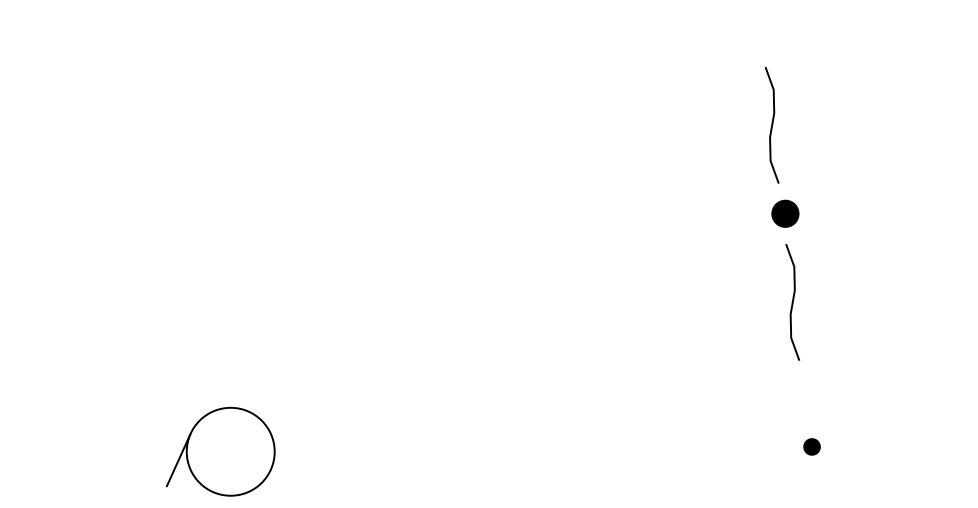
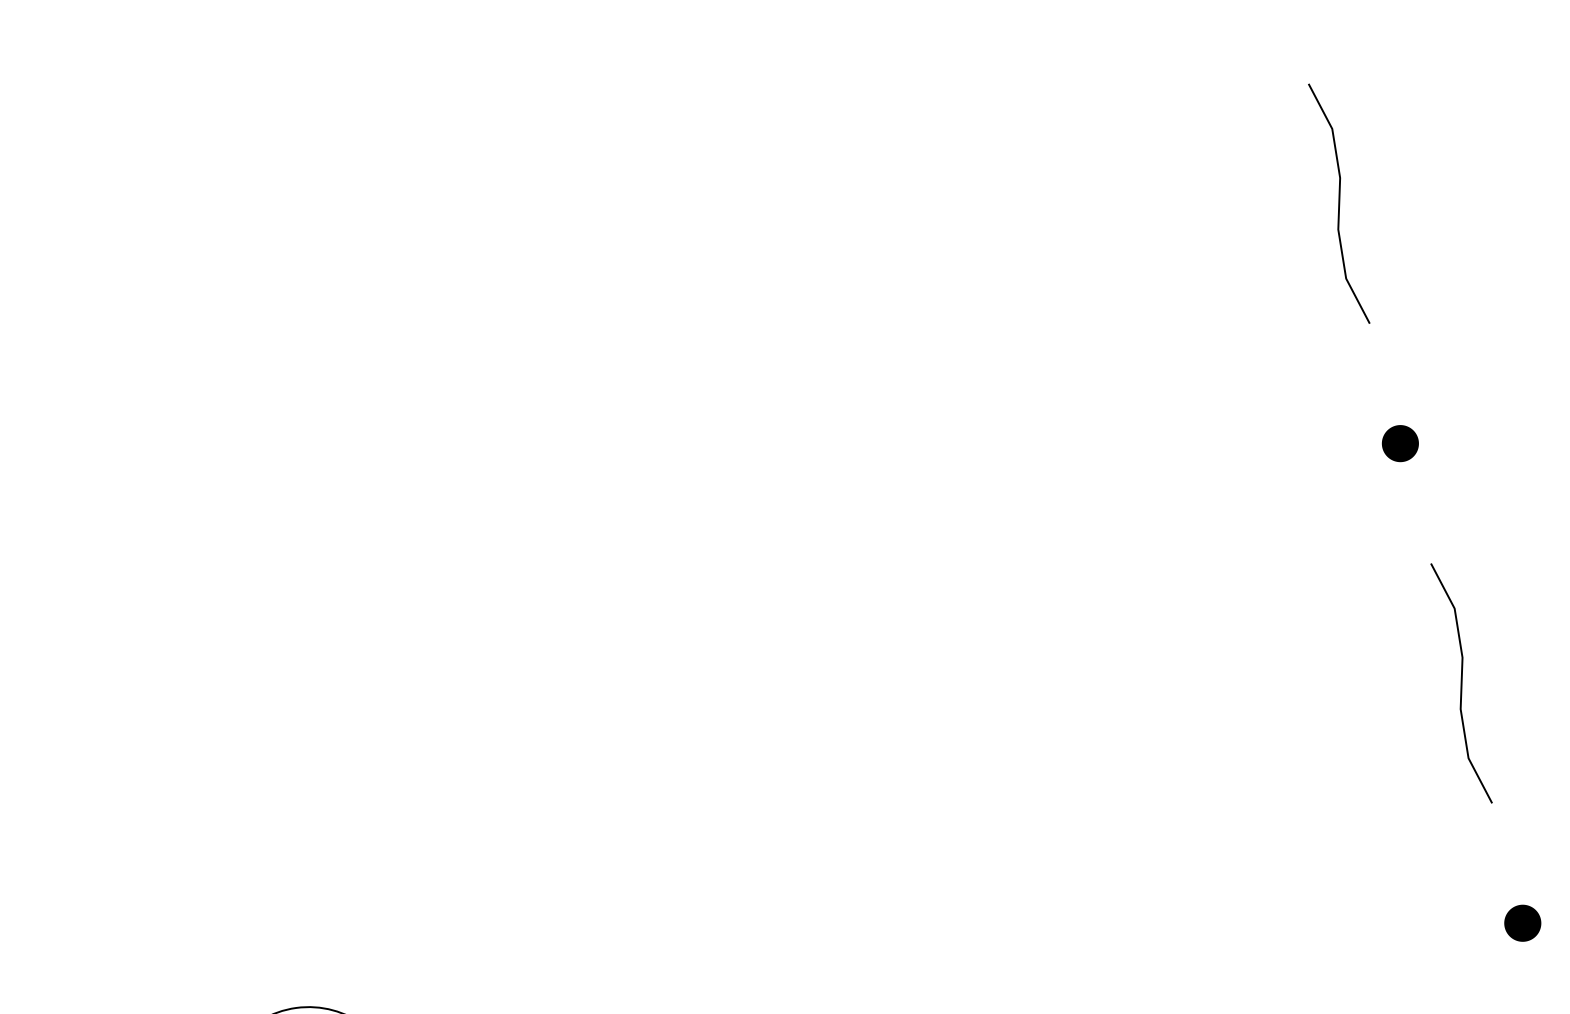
curve: (771, 125) -> (1337, 204), moved
part: (785, 213) -> (1400, 442), size x0.62
curve: (792, 302) -> (1461, 683), moved

